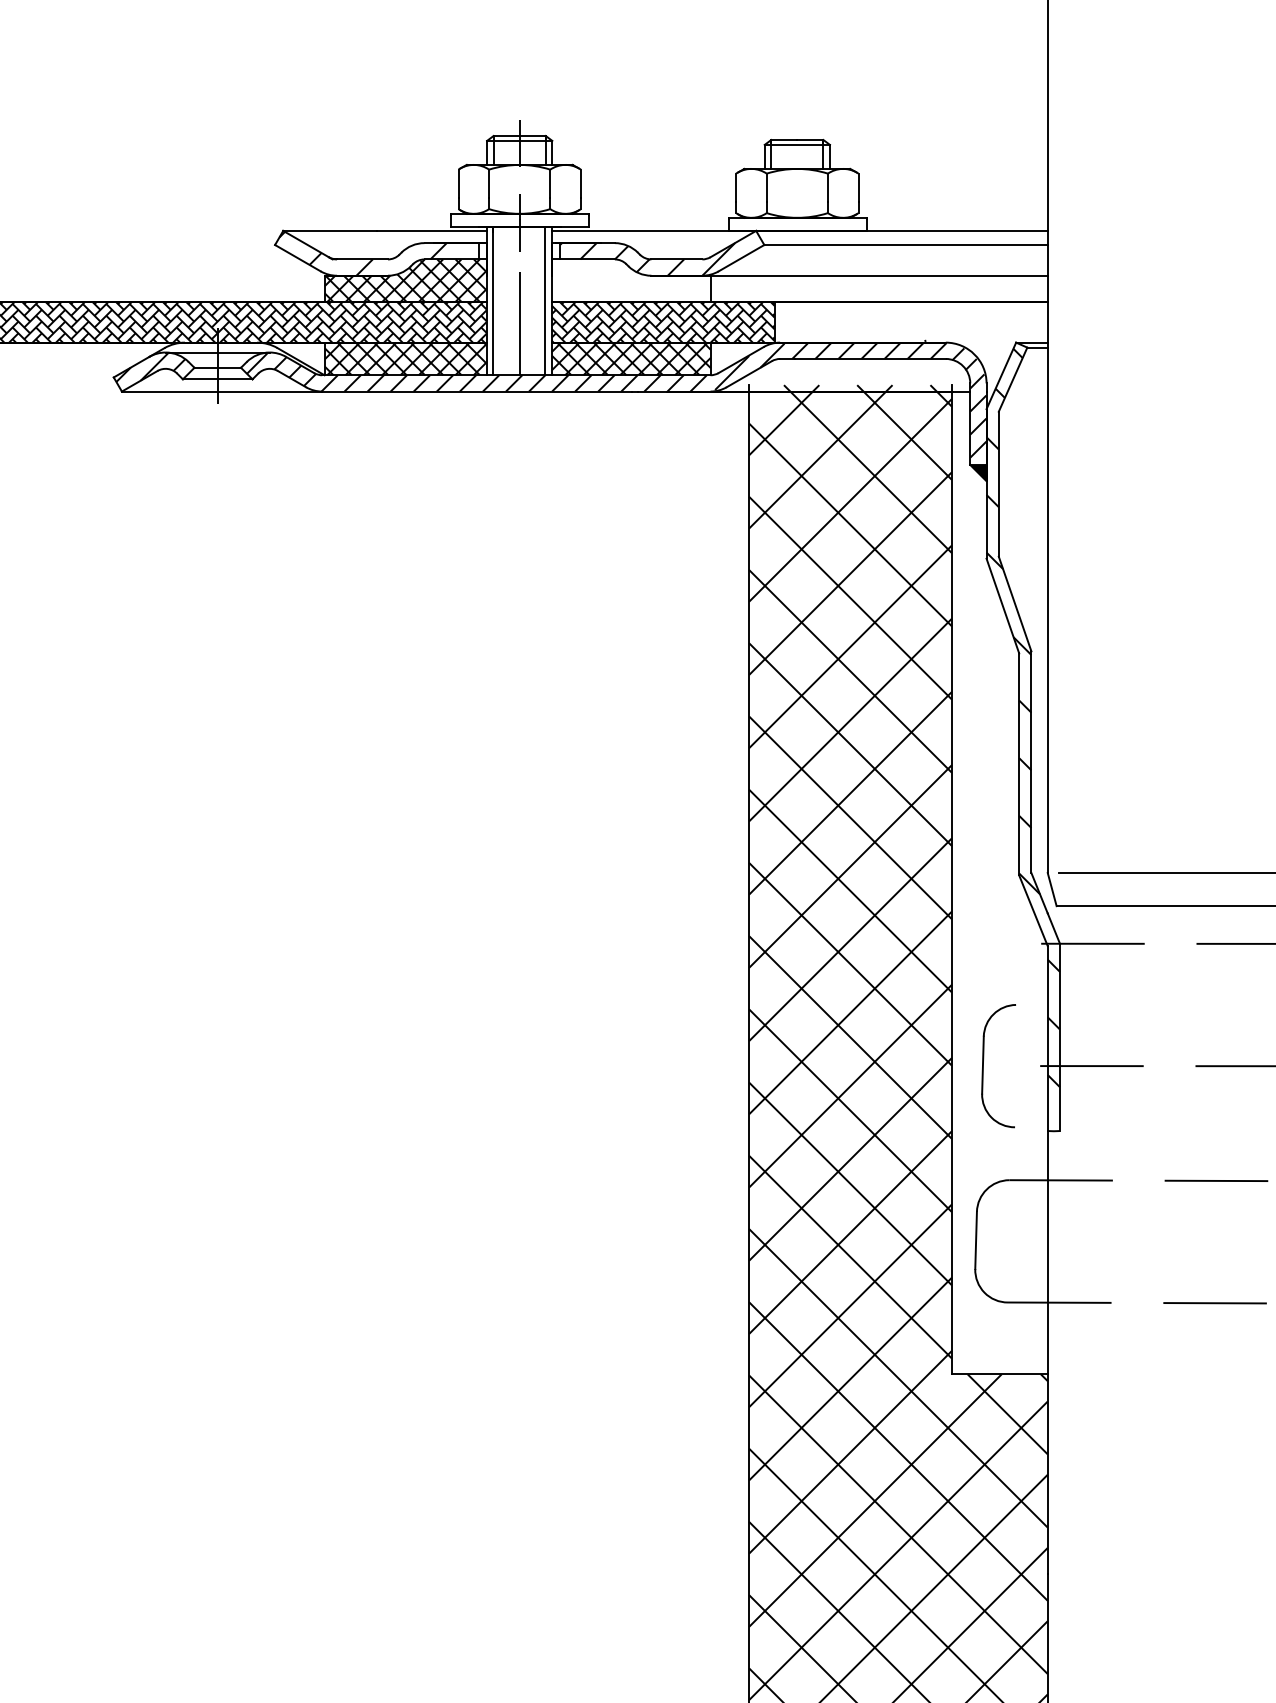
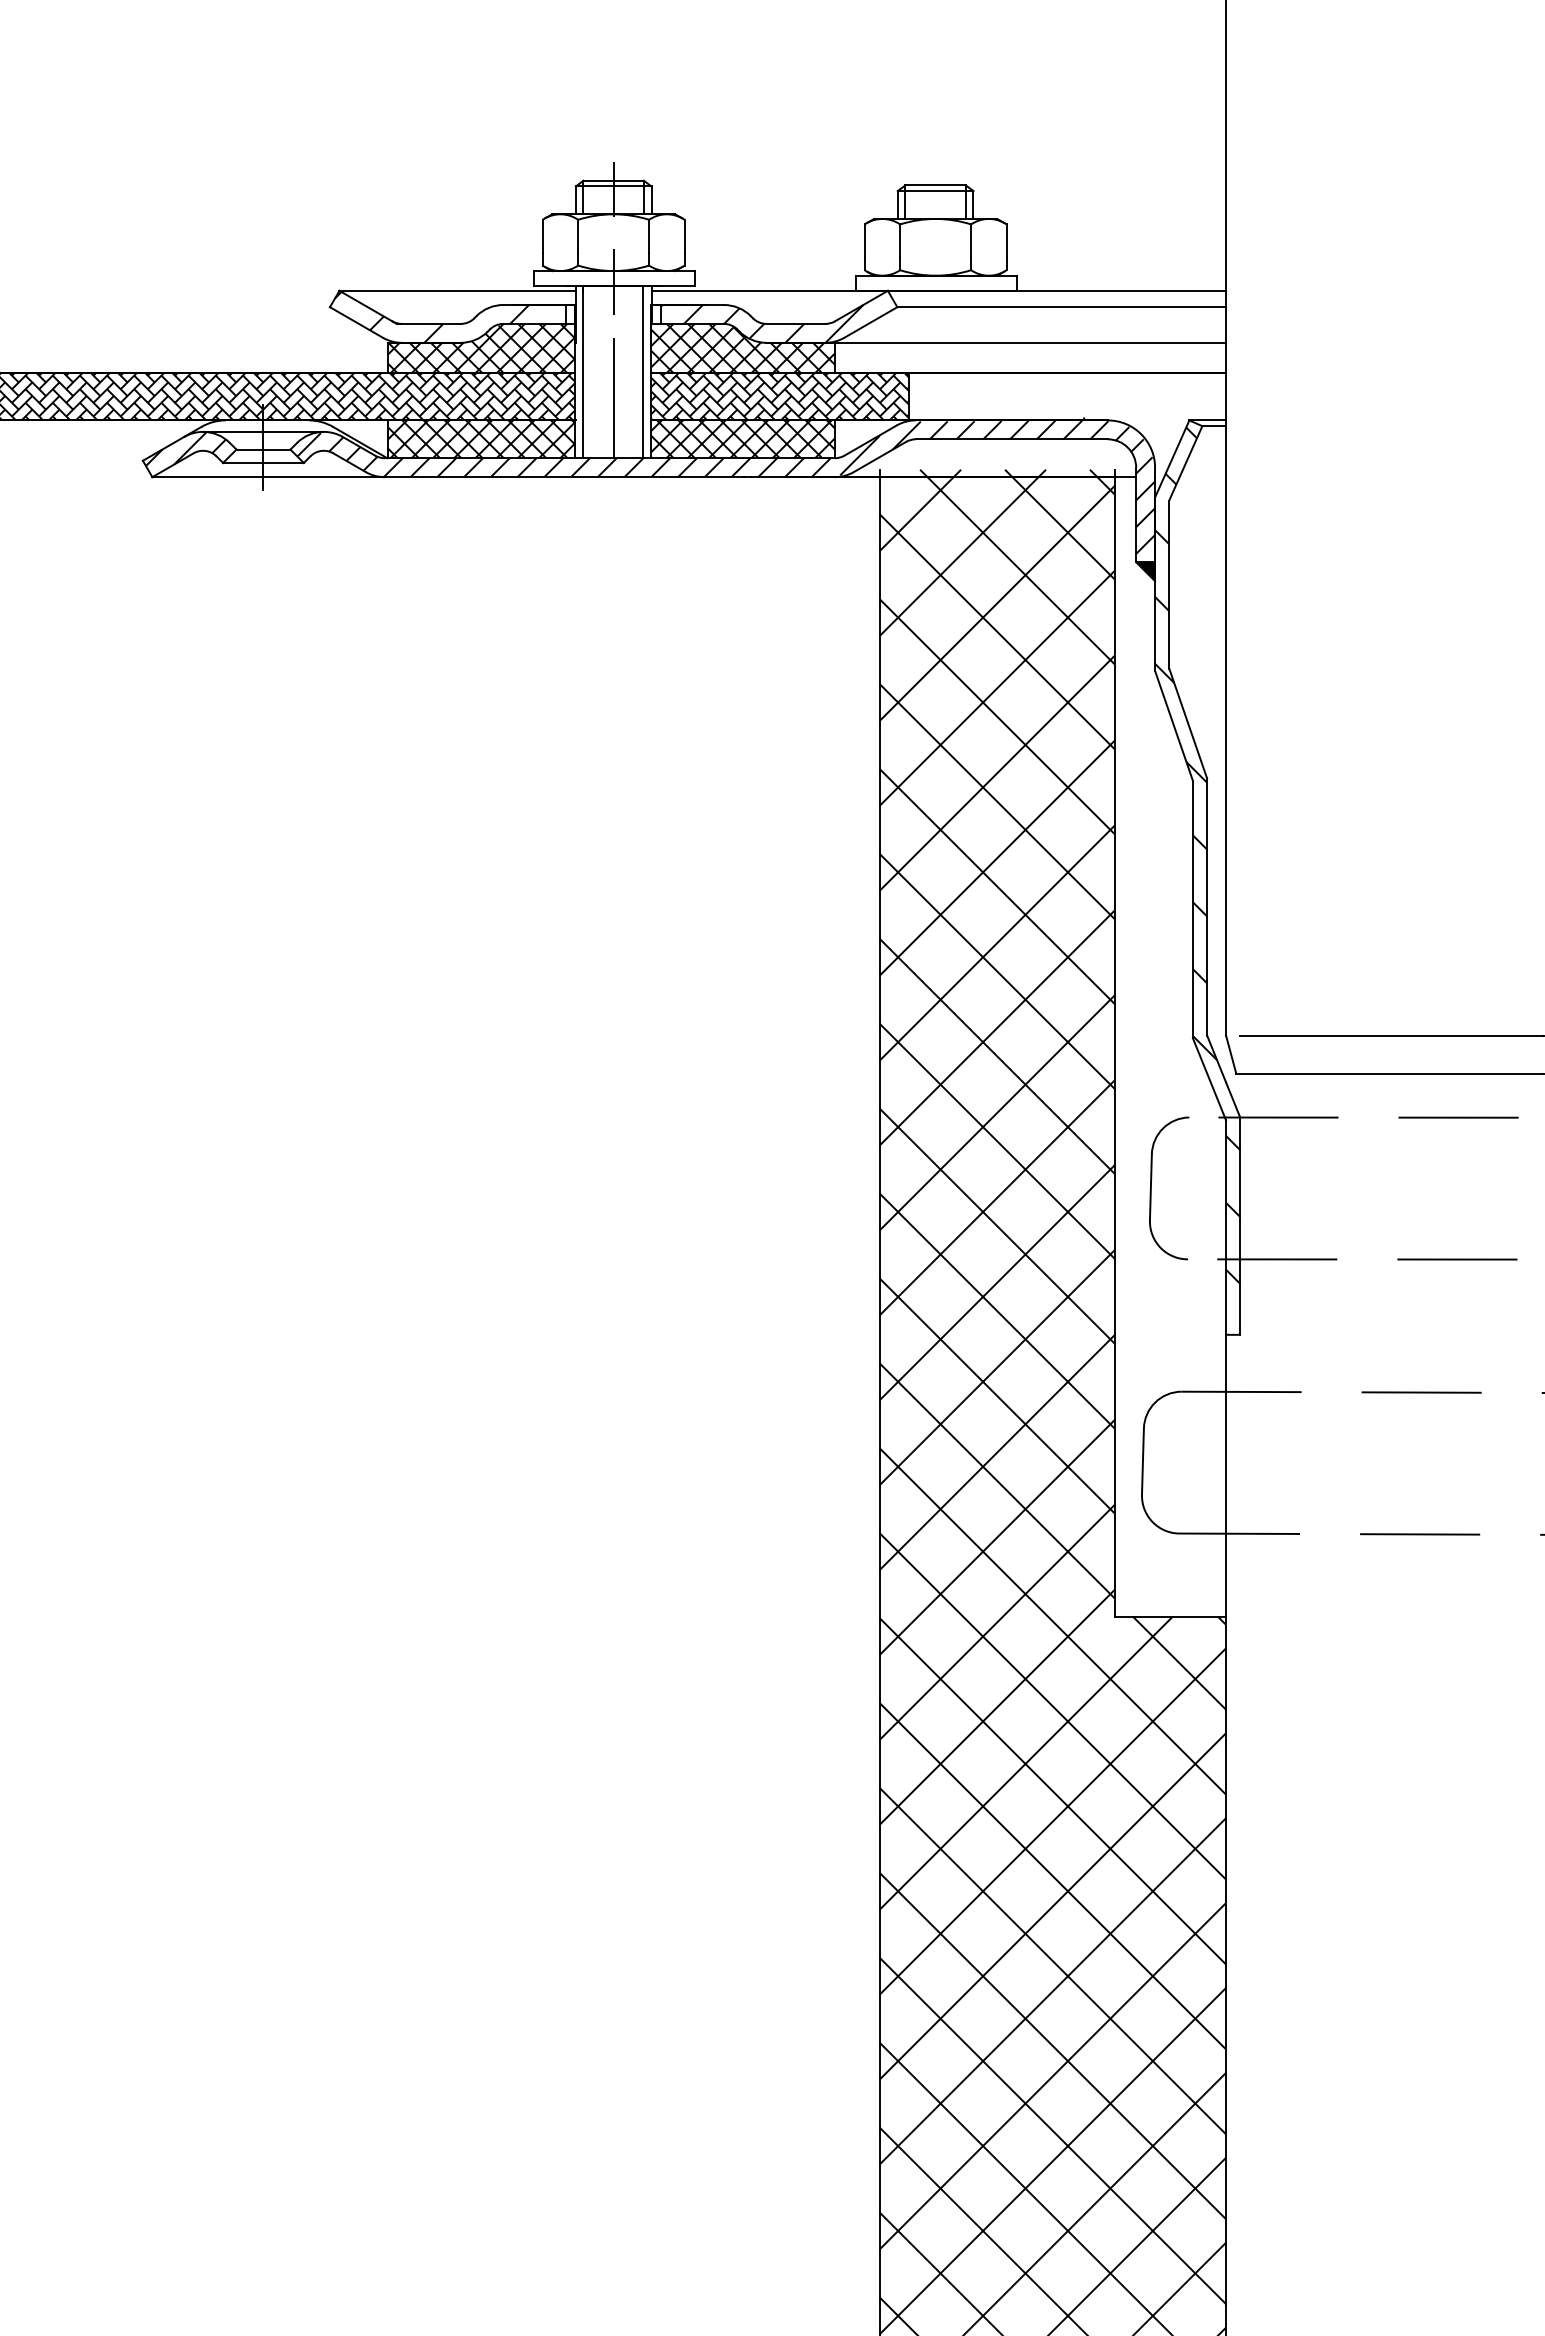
hatch: (630, 280) -> (742, 348), added
part: (983, 1066) -> (1151, 1188), moved

